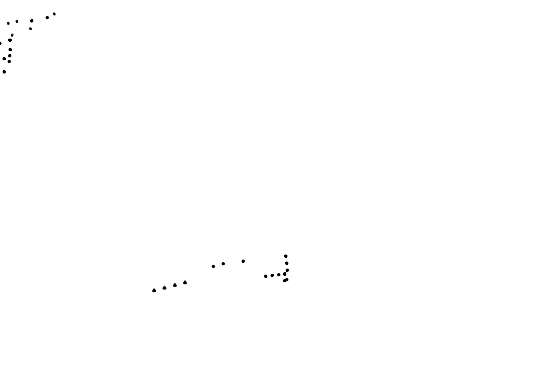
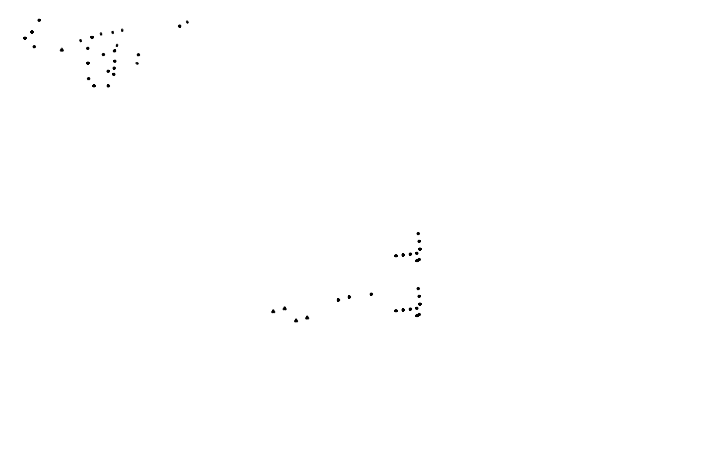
part: (50, 15) -> (183, 23), moved
part: (30, 24) -> (137, 58), moved
part: (277, 223) -> (409, 252), added
part: (158, 288) -> (278, 309), moved

